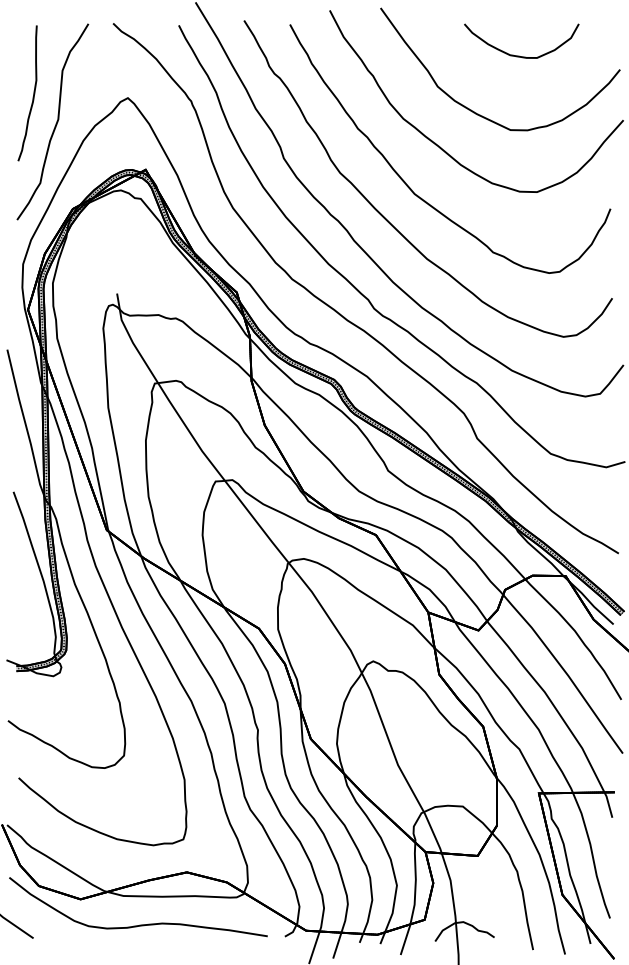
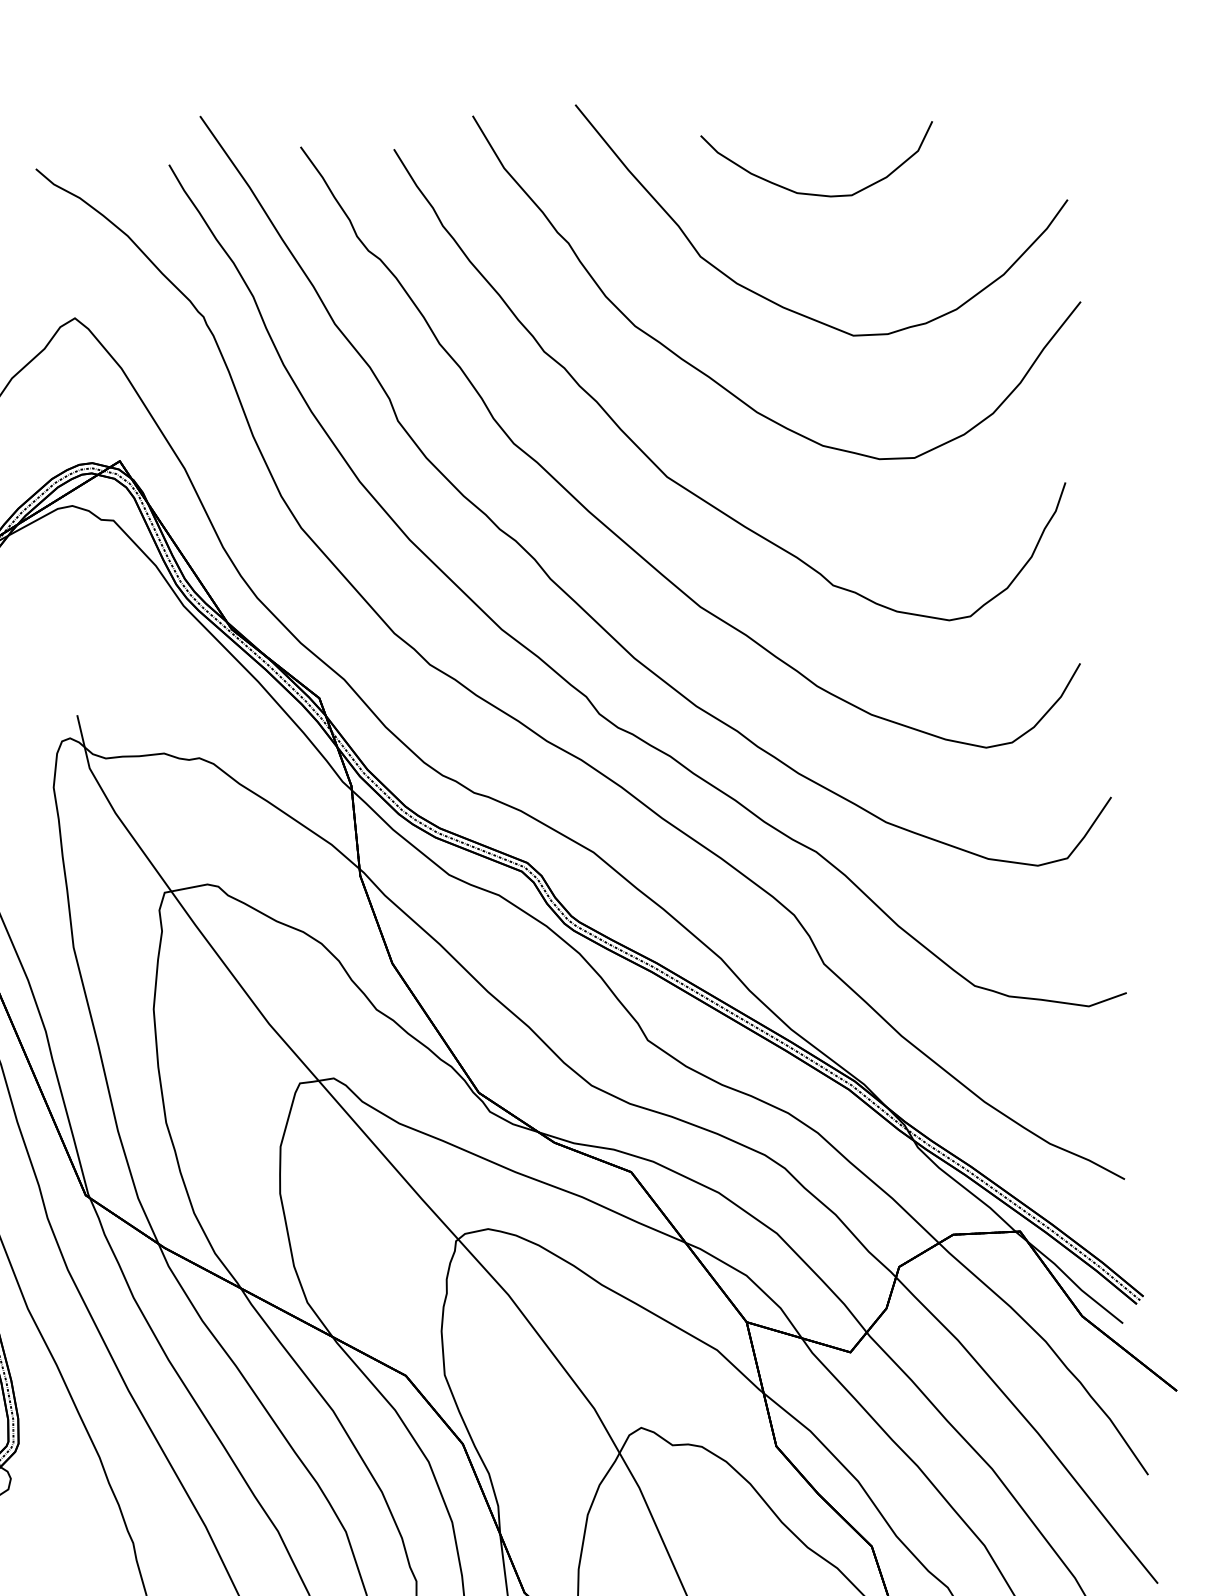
part: (519, 55) -> (816, 192), moved

